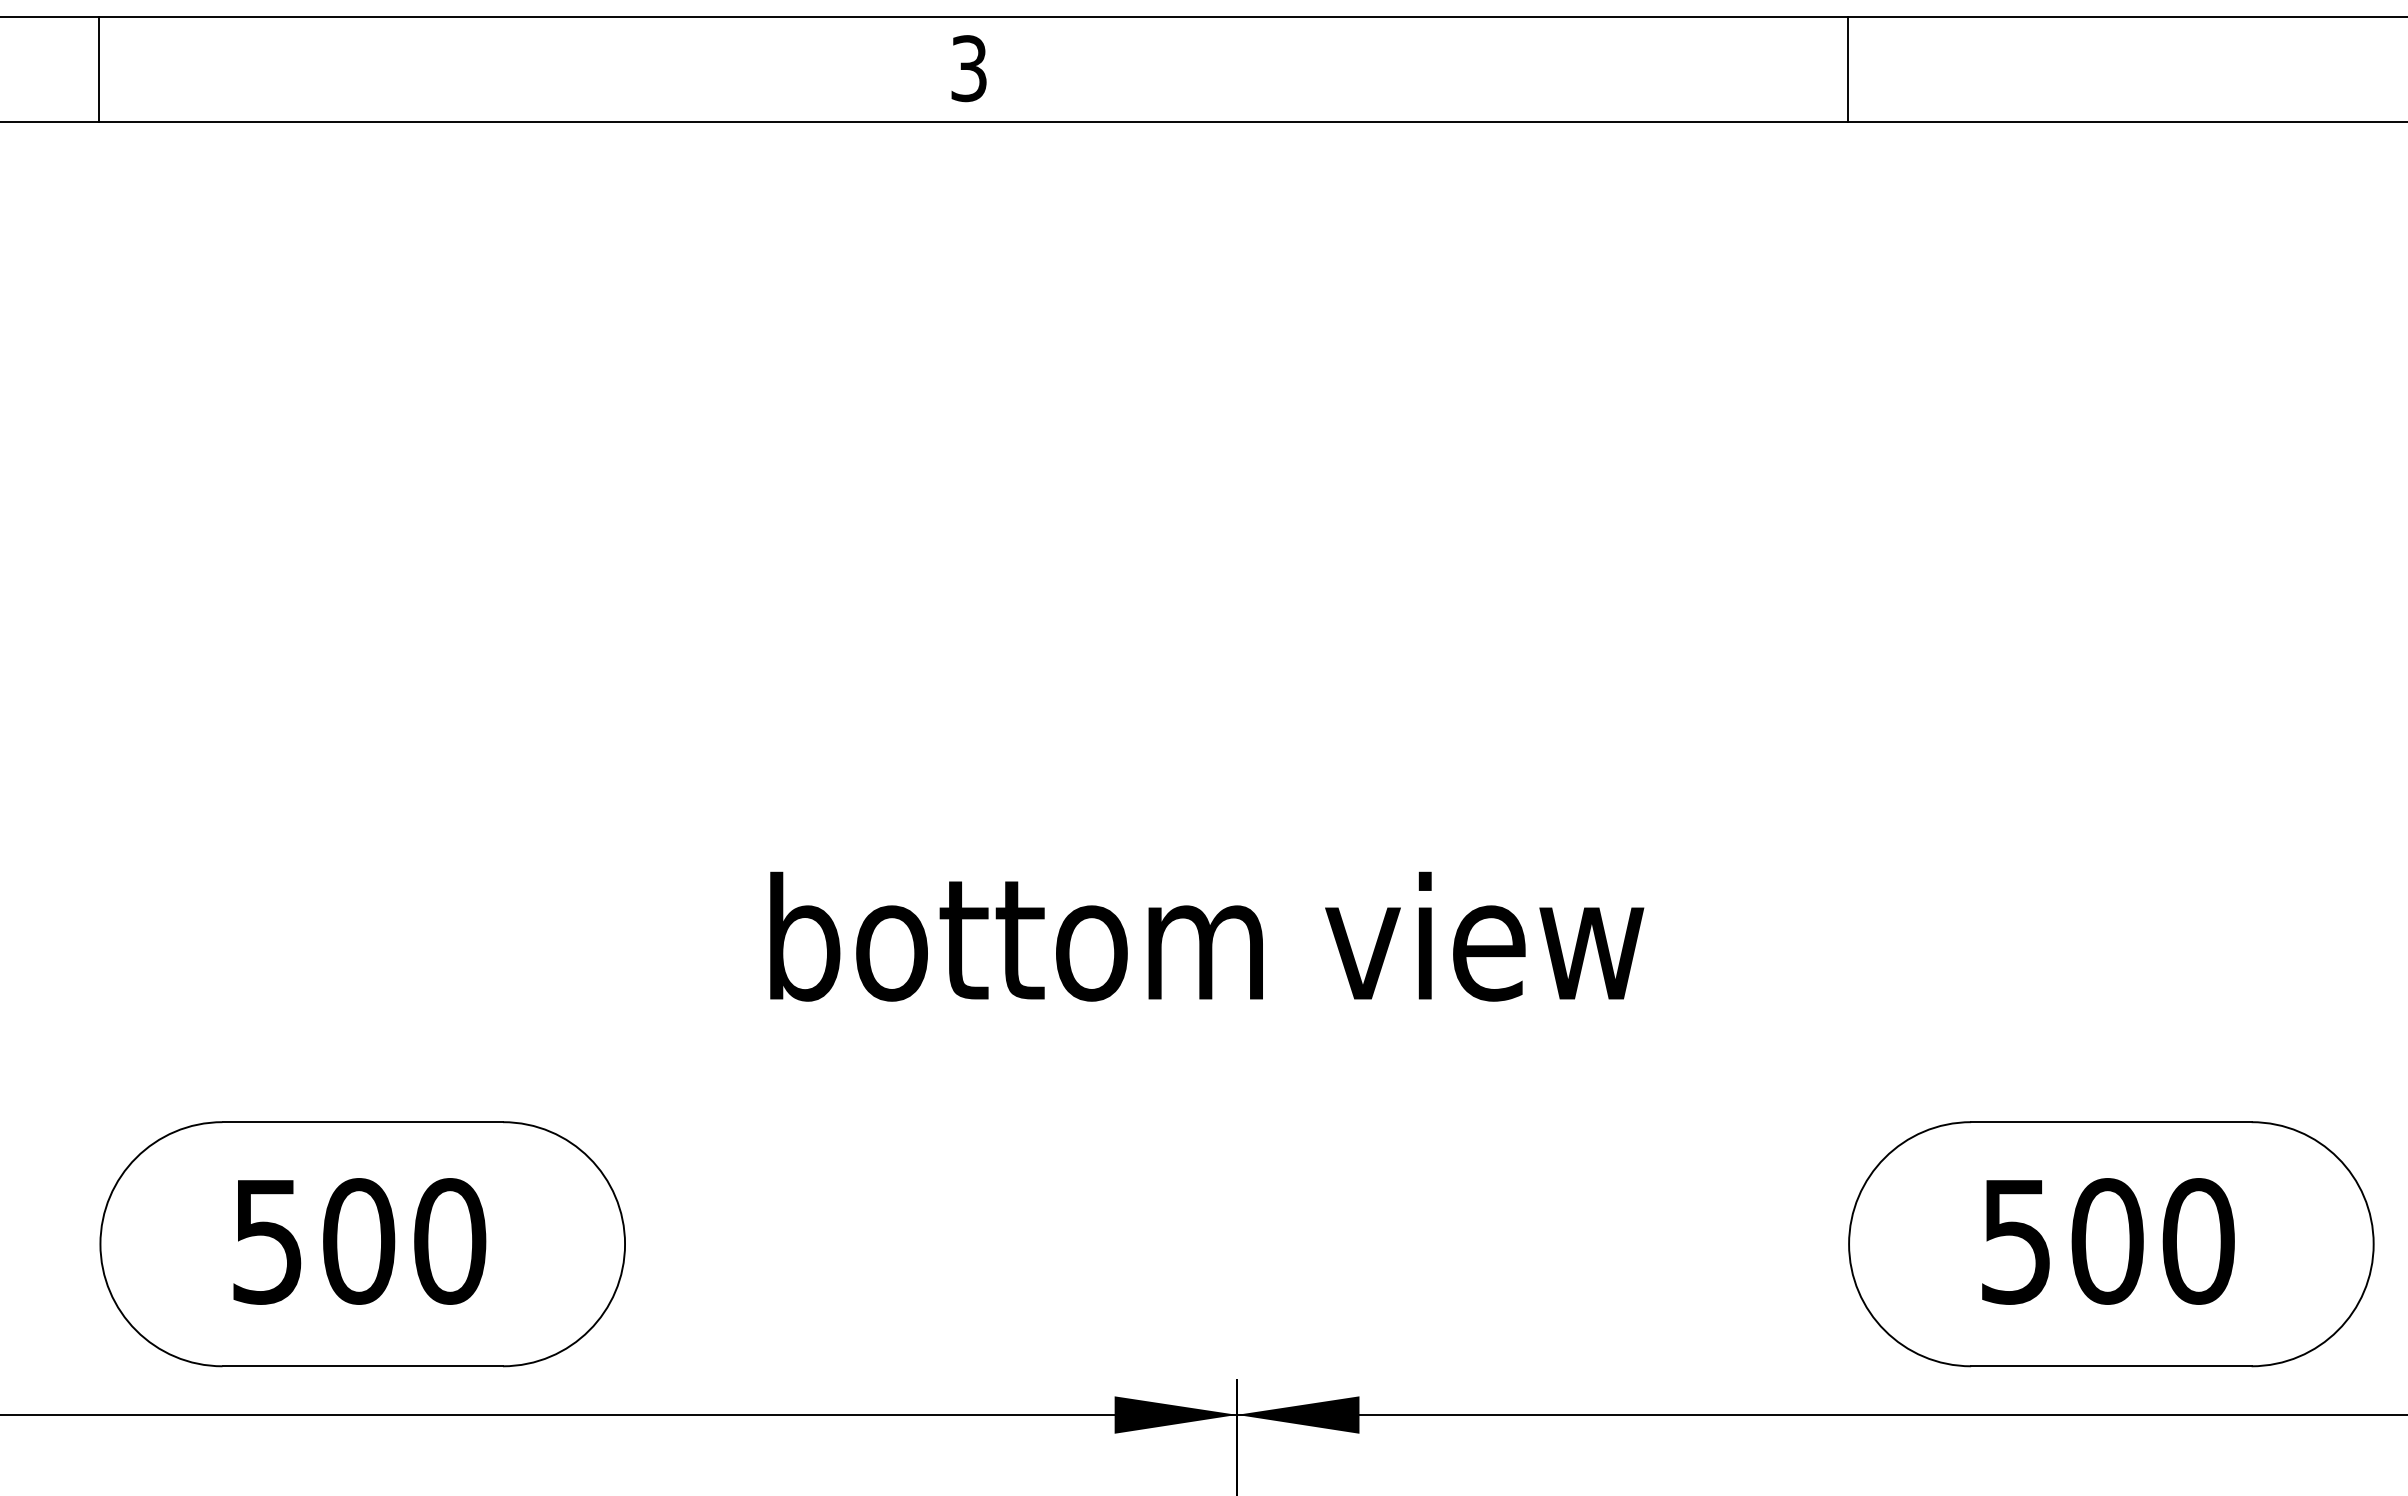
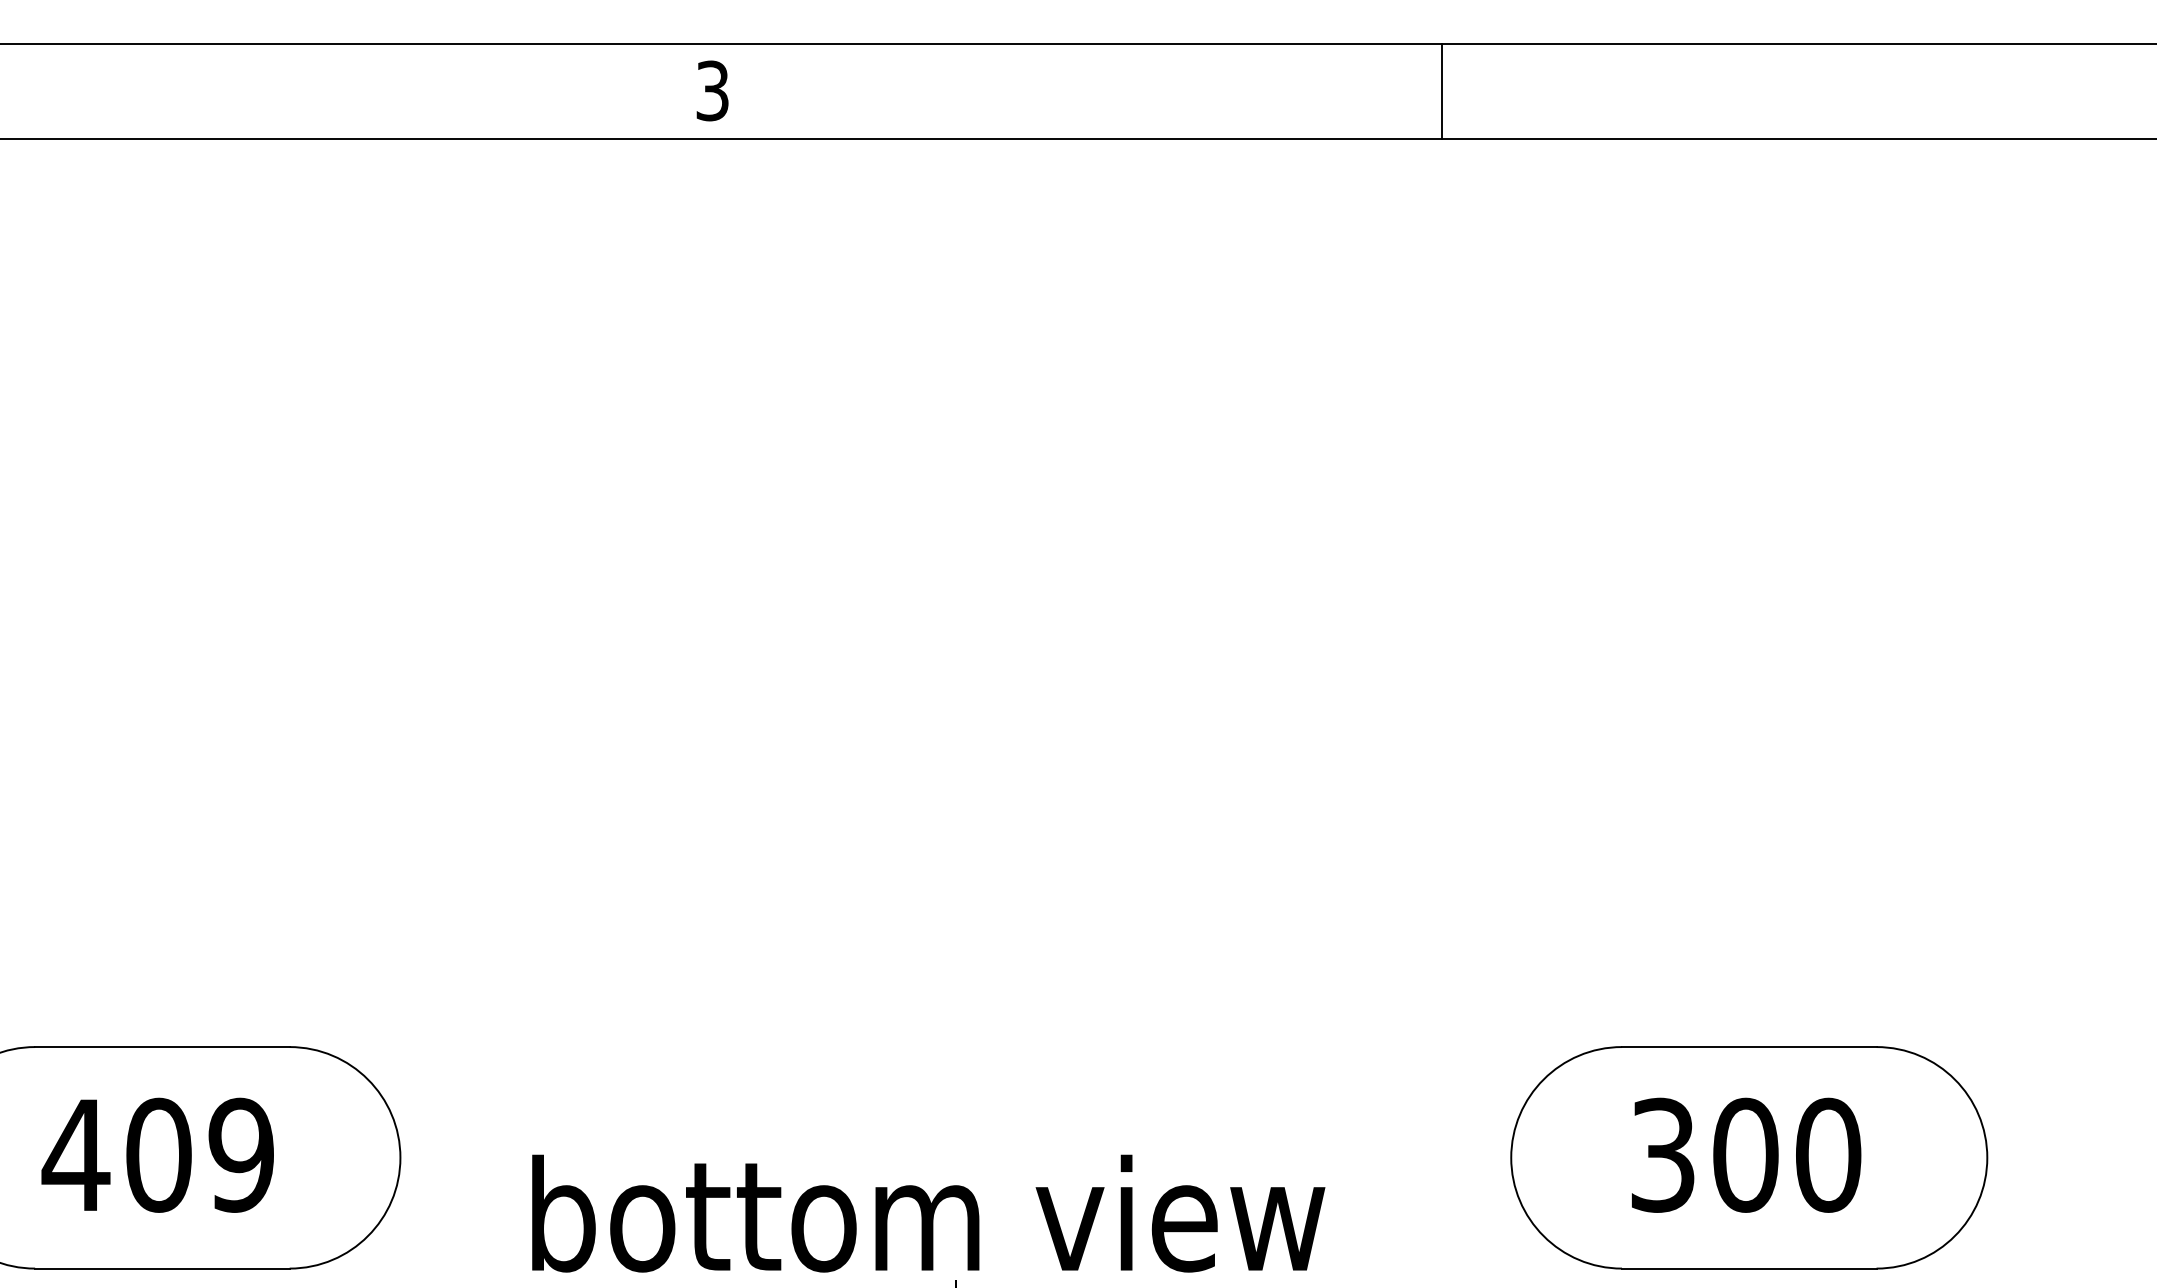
line: (1848, 68) -> (1442, 90), moved
text: (1207, 936) -> (929, 1213), moved
text: (357, 1241) -> (157, 1155), 500 -> 409
text: (2016, 1241) -> (1663, 1155), 500 -> 300

